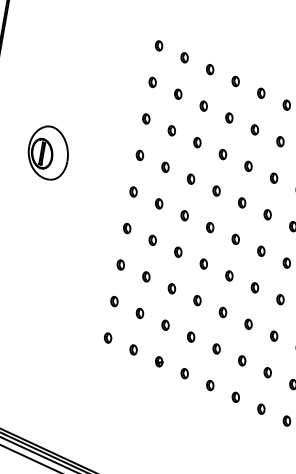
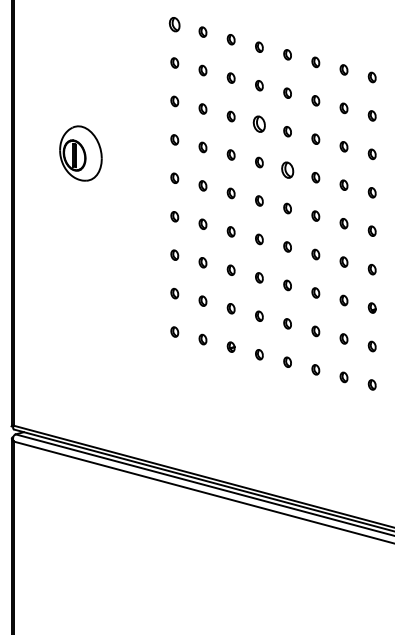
part: (158, 45) -> (174, 24), size x1.4
part: (223, 153) -> (259, 123), size x1.6
part: (242, 202) -> (287, 169), size x1.6

